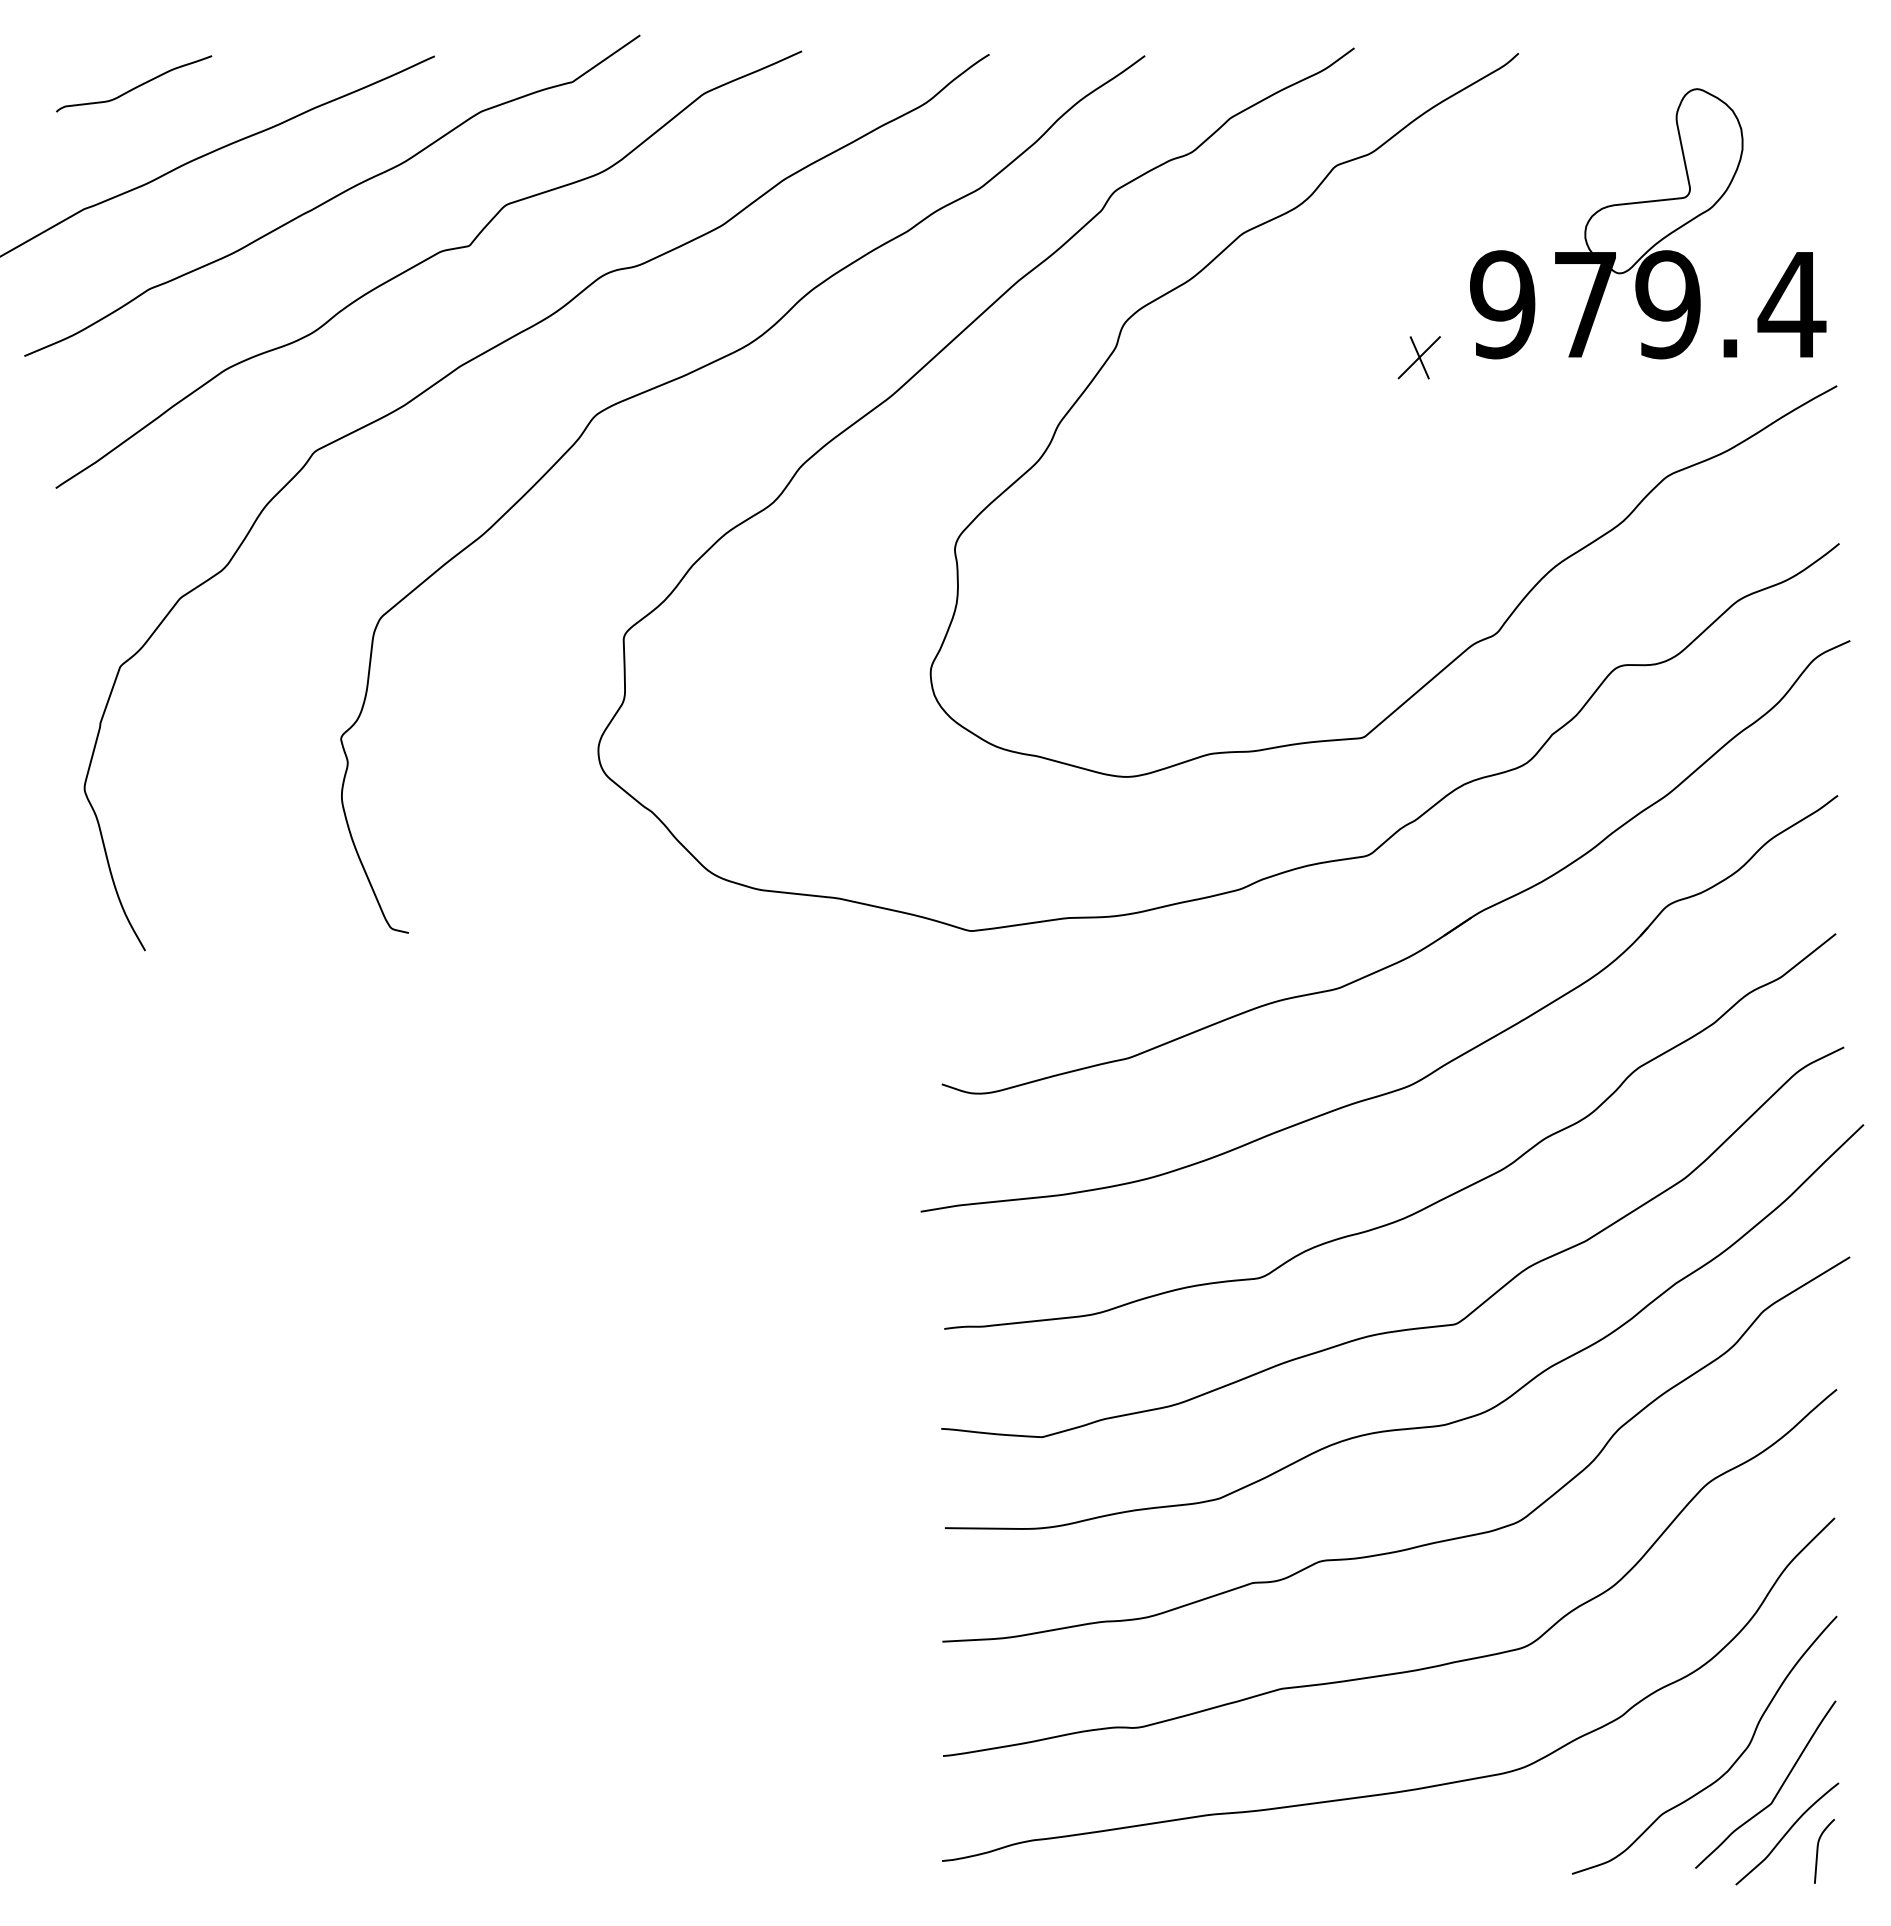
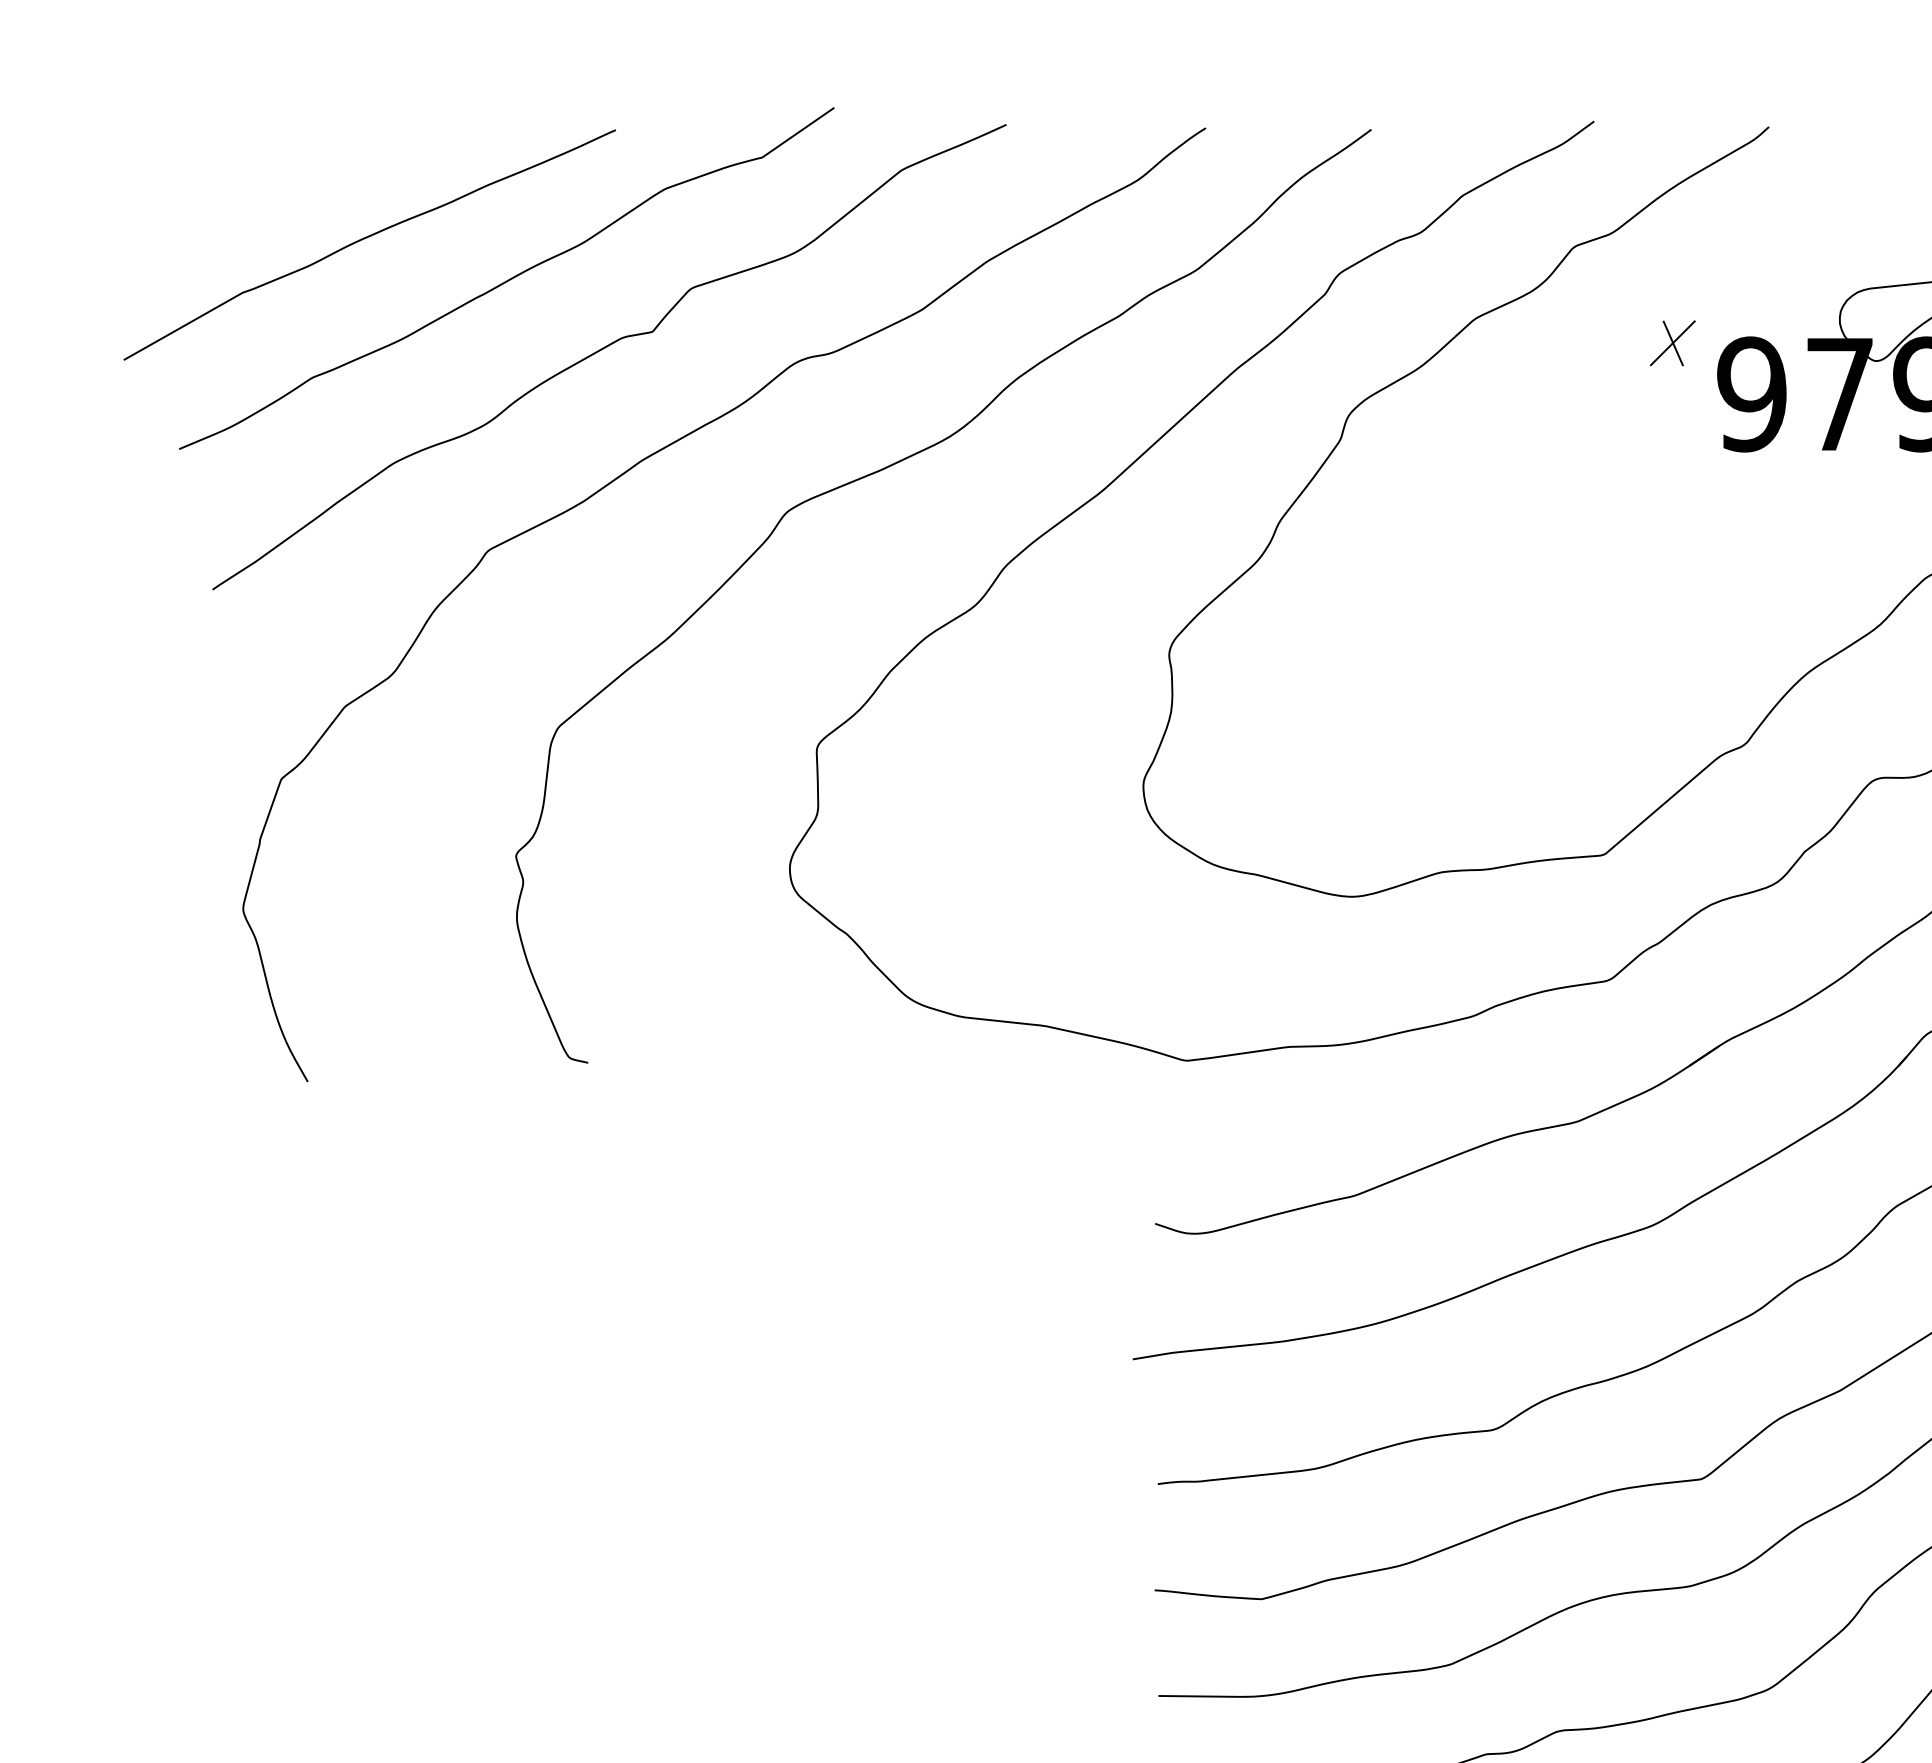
curve: (135, 86) -> (297, 162), removed
part: (1418, 357) -> (1671, 343), moved

